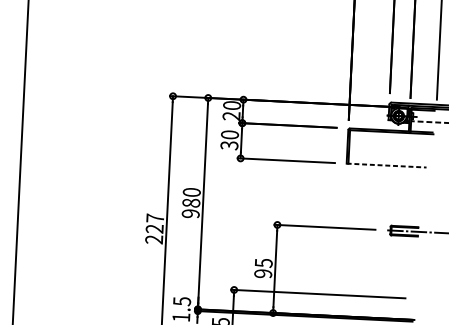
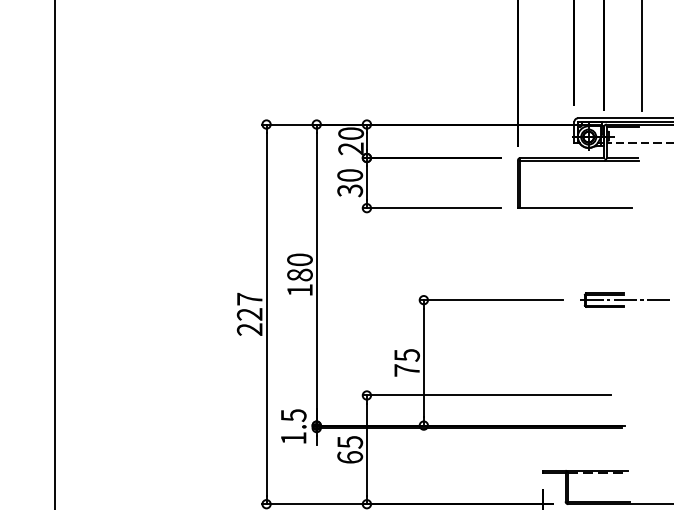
line: (386, 165) -> (574, 208), dashed -> solid
text: (190, 213) -> (299, 290), 980 -> 180
text: (263, 273) -> (407, 370), 95 -> 75

